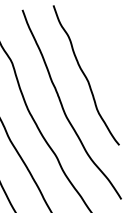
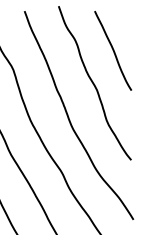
curve: (102, 45) -> (112, 50), added

